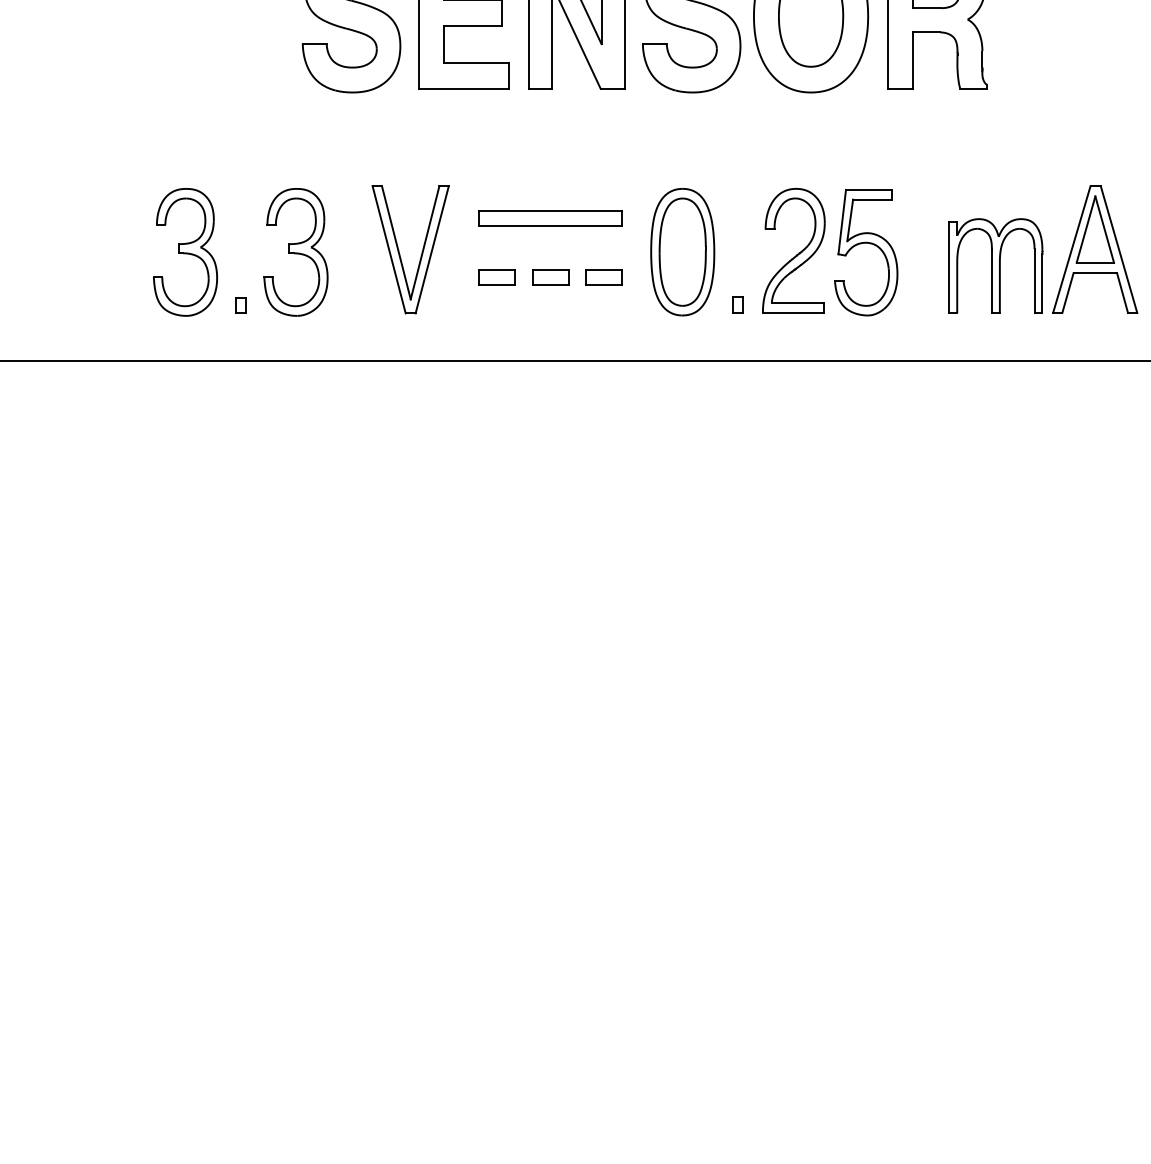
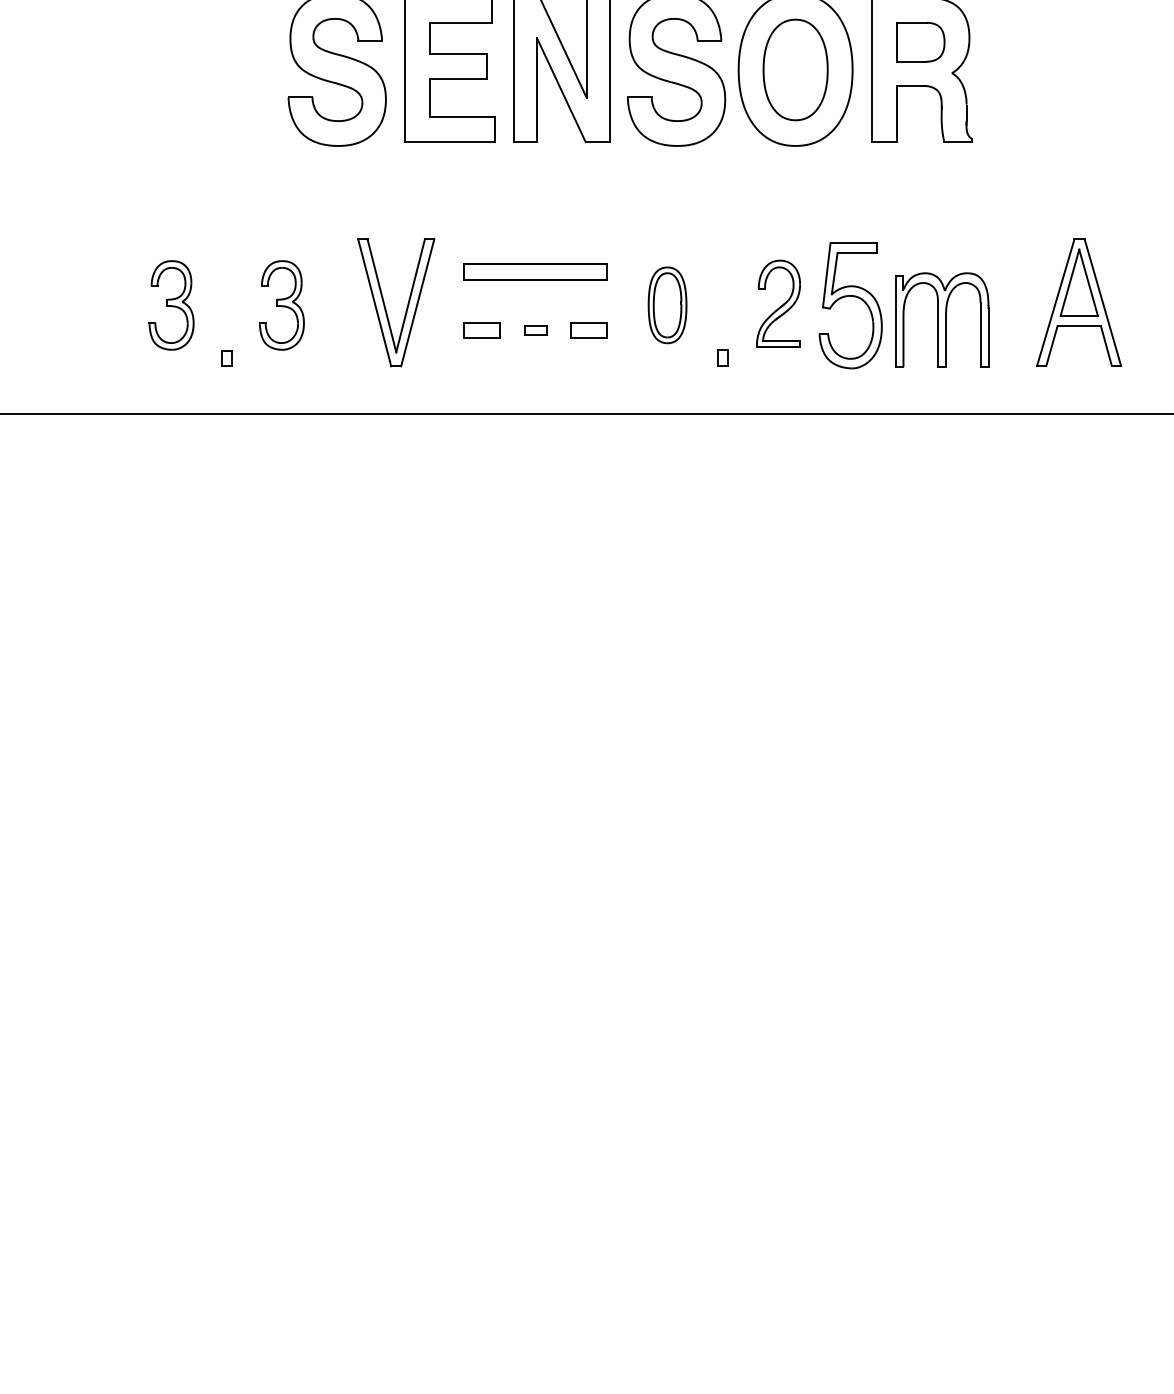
part: (793, 250) -> (778, 303), size x0.7
part: (185, 252) -> (171, 305), size x0.7
part: (295, 252) -> (281, 305), size x0.7
part: (682, 252) -> (667, 305), size x0.6
part: (996, 265) -> (942, 319), moved
part: (550, 277) -> (535, 330), size x0.6

